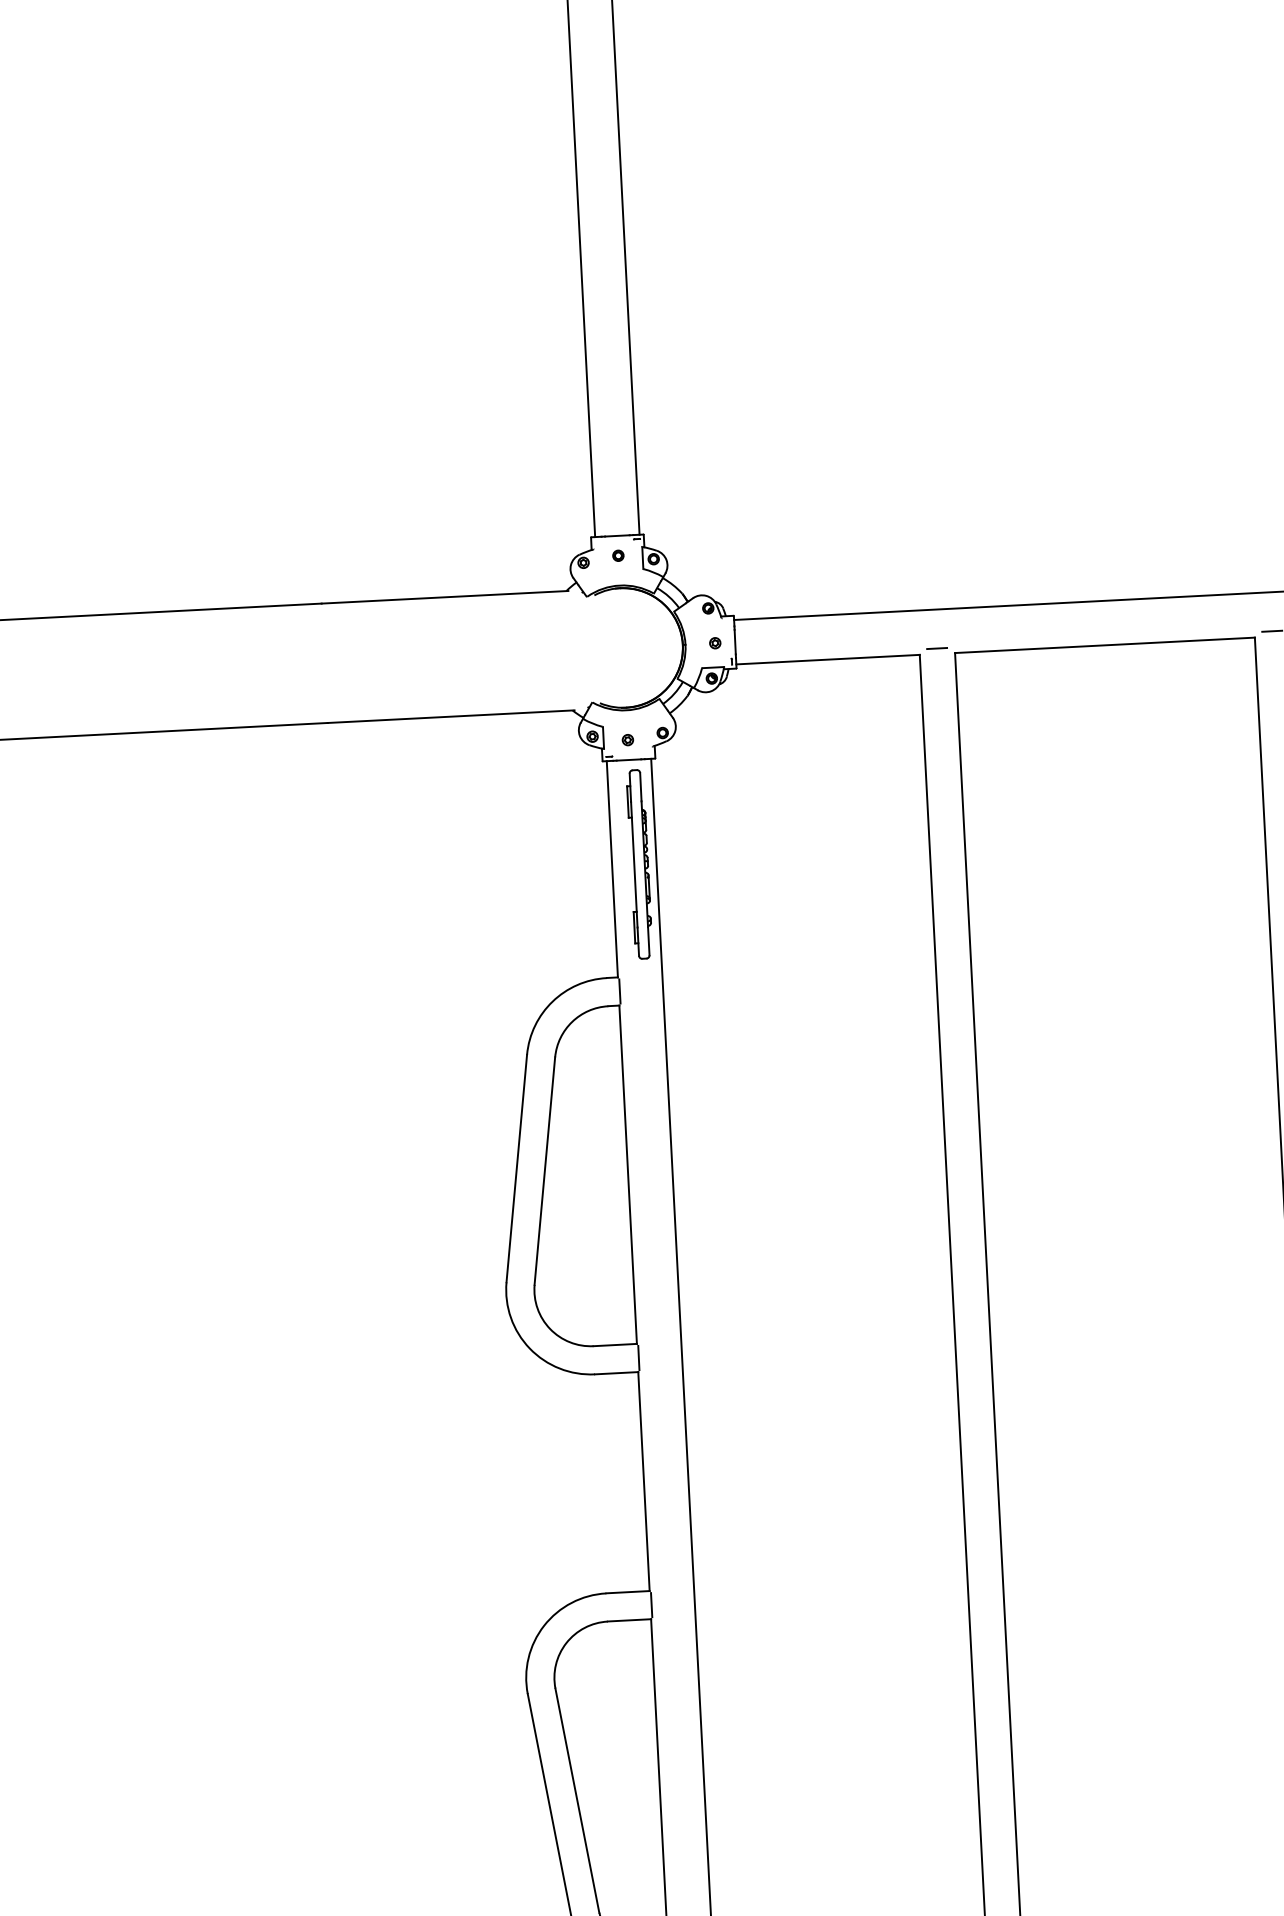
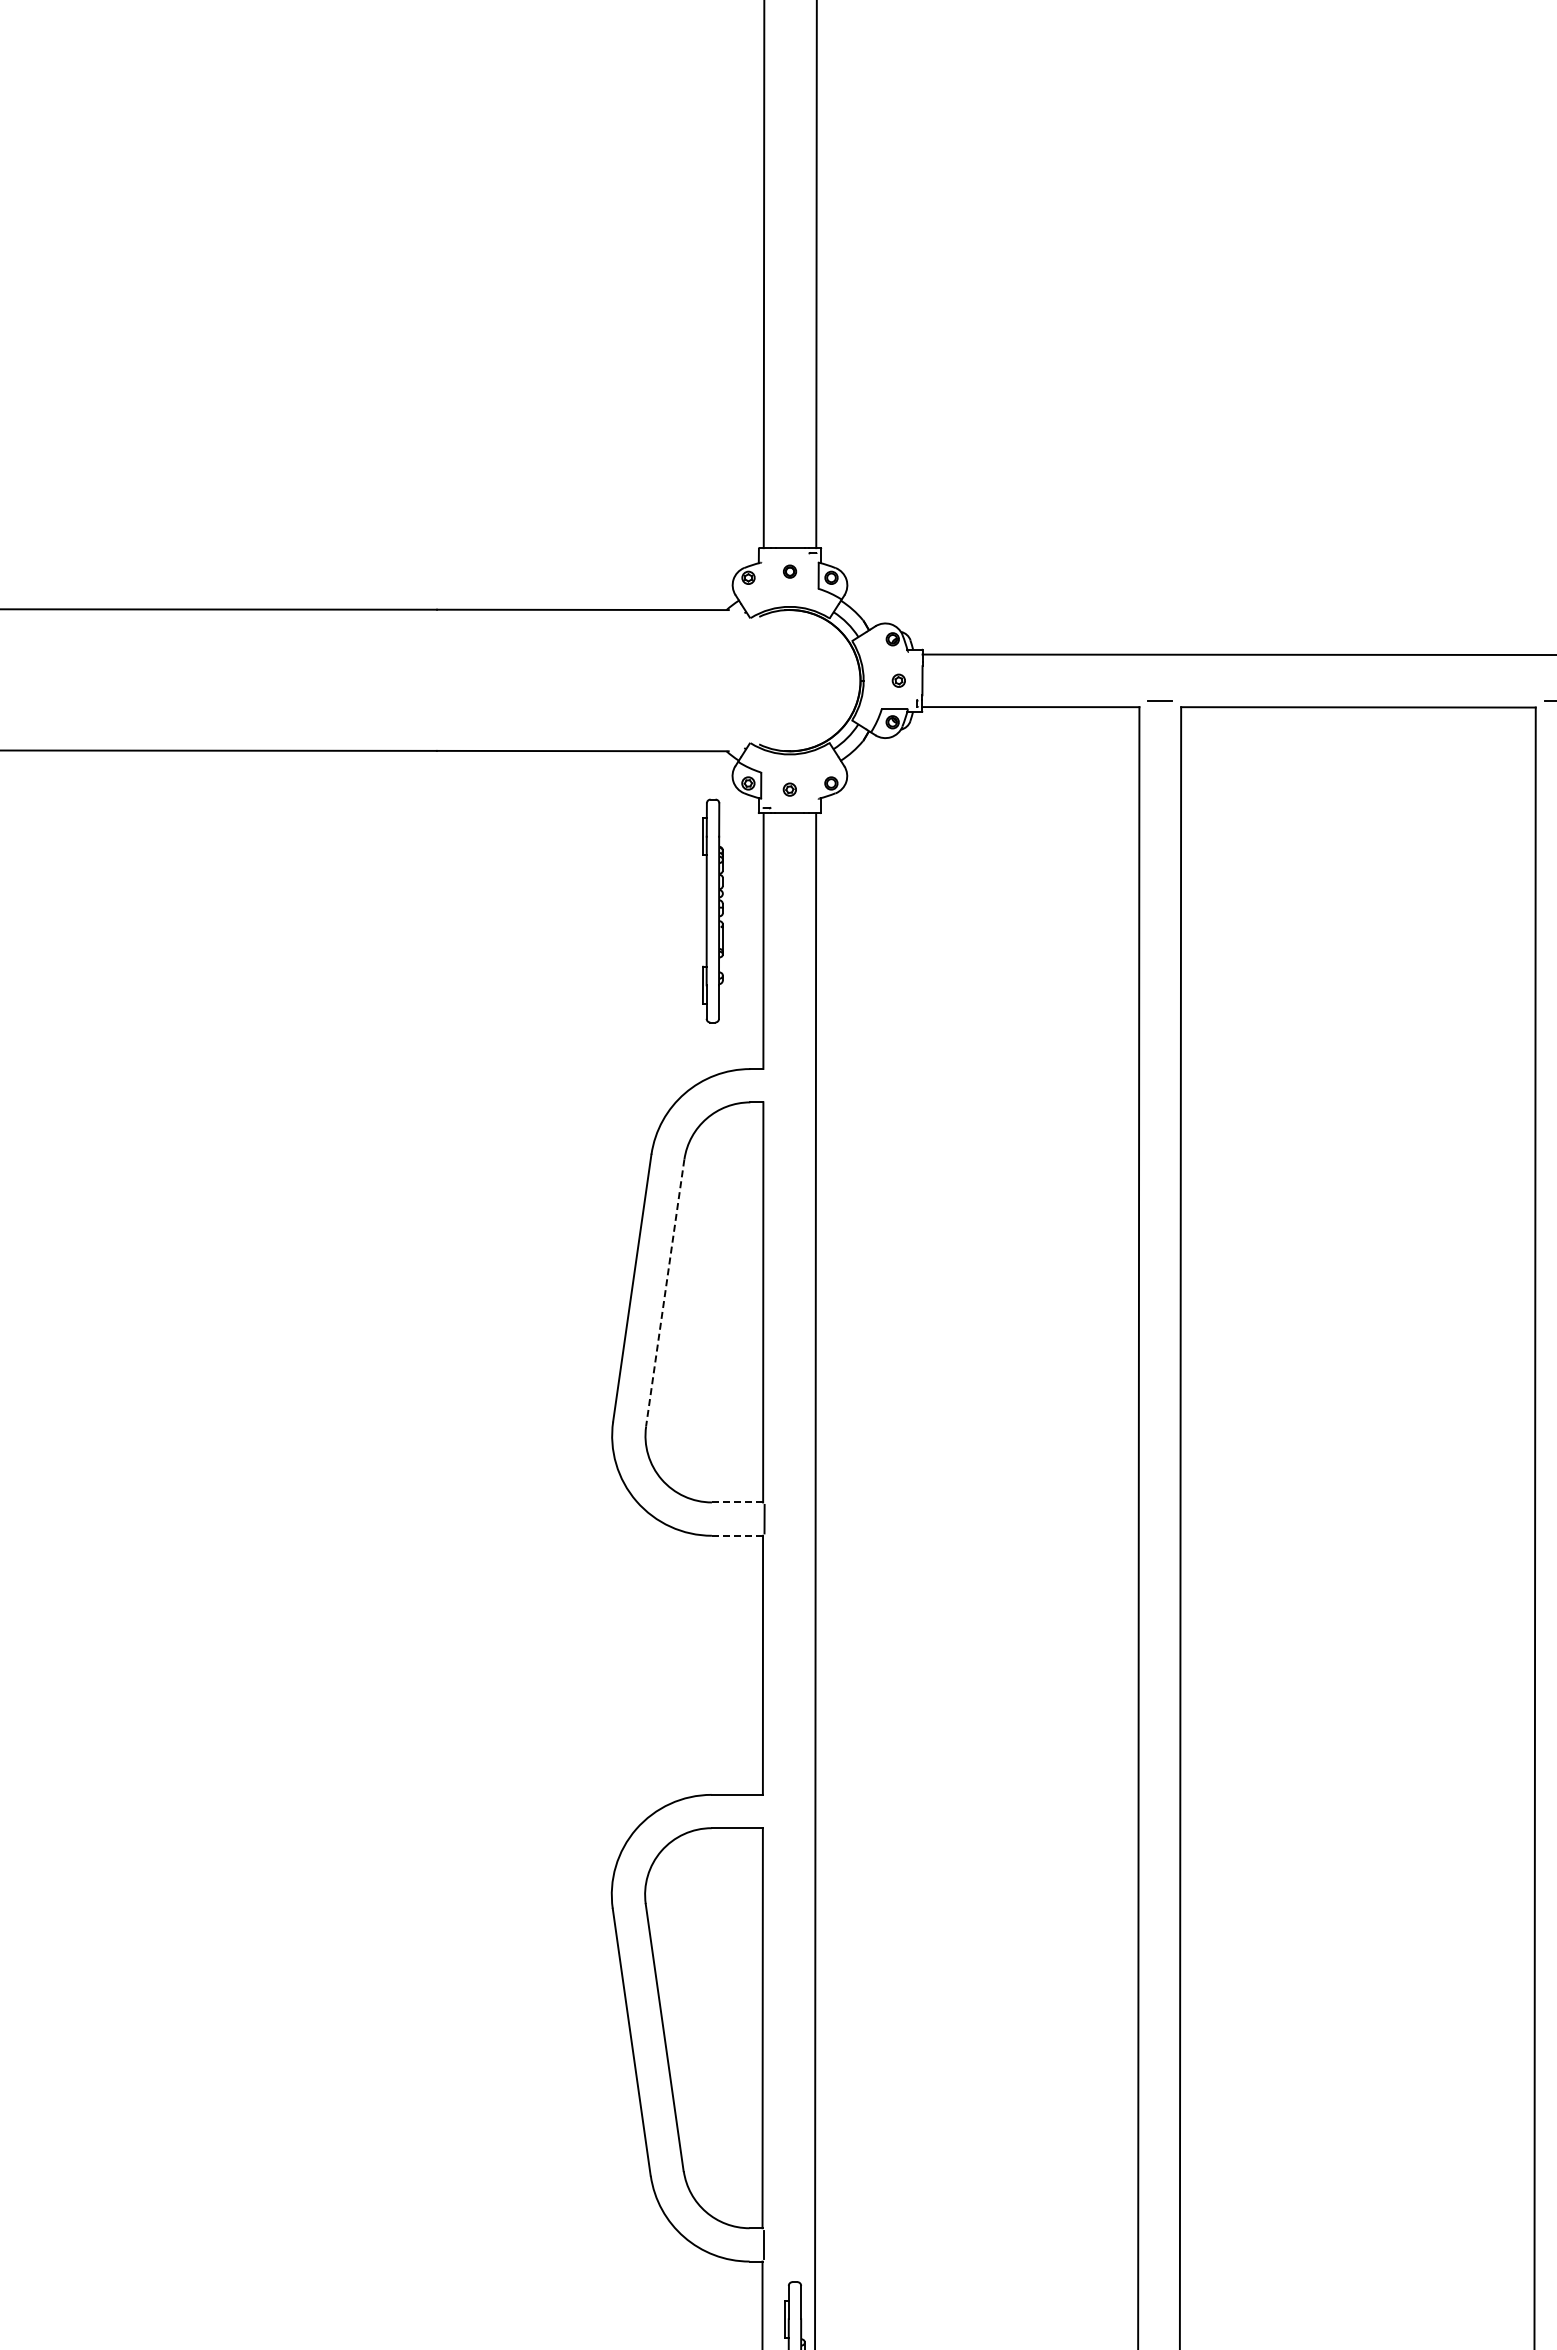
part: (639, 864) -> (712, 910), moved
line: (619, 991) -> (764, 1085), removed
line: (545, 1170) -> (665, 1292), solid -> dashed
line: (615, 1345) -> (737, 1502), solid -> dashed
line: (616, 1372) -> (737, 1535), solid -> dashed
line: (651, 1605) -> (764, 1811), removed

